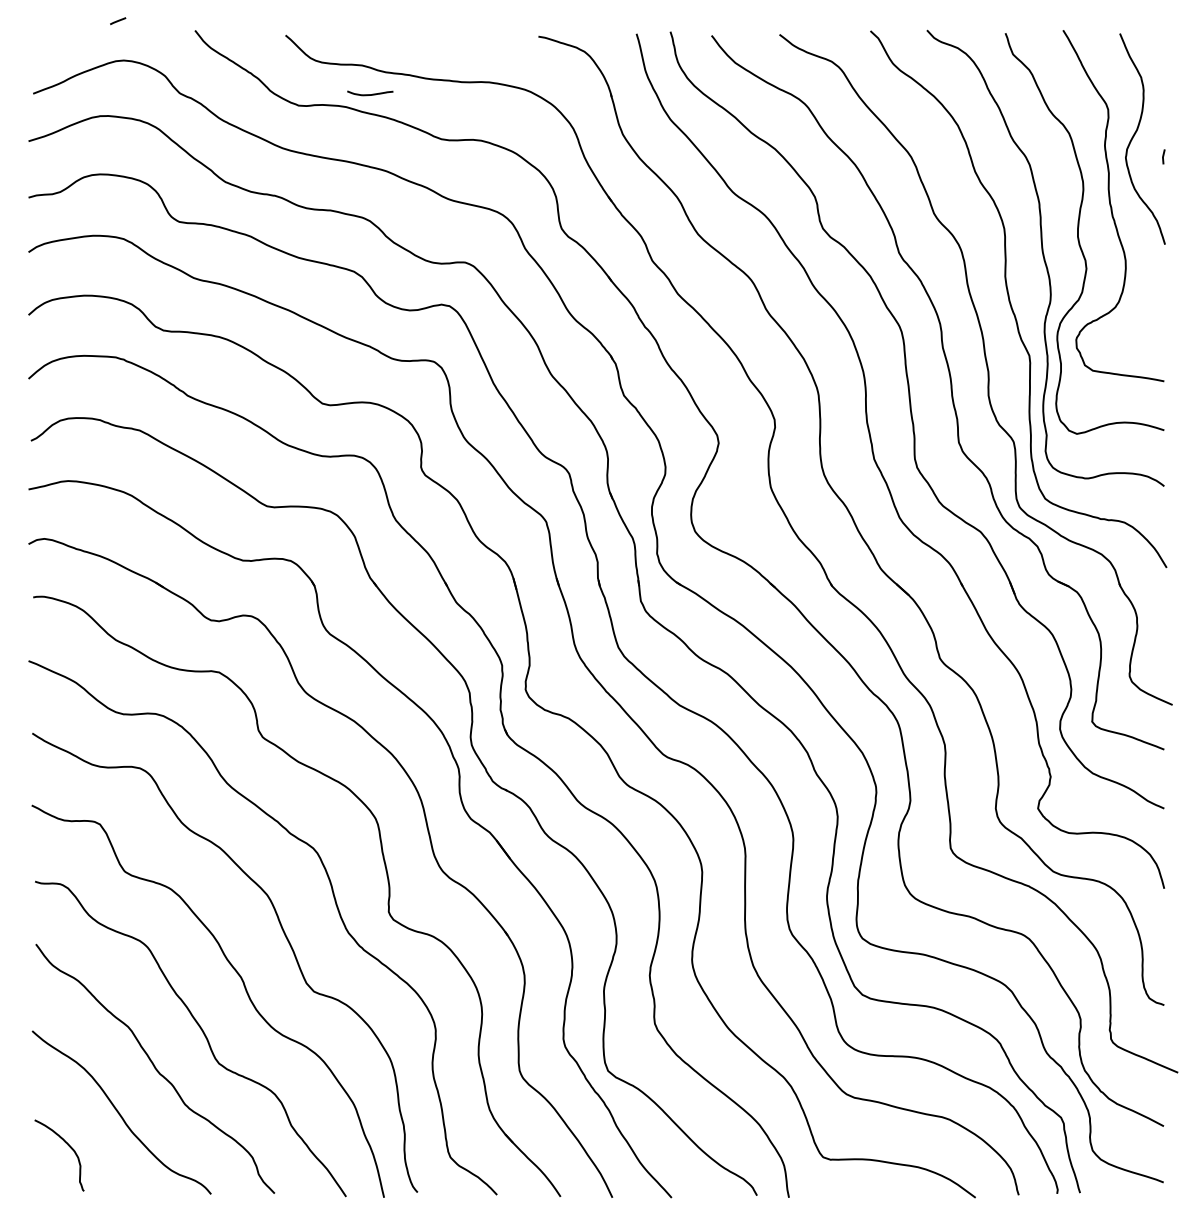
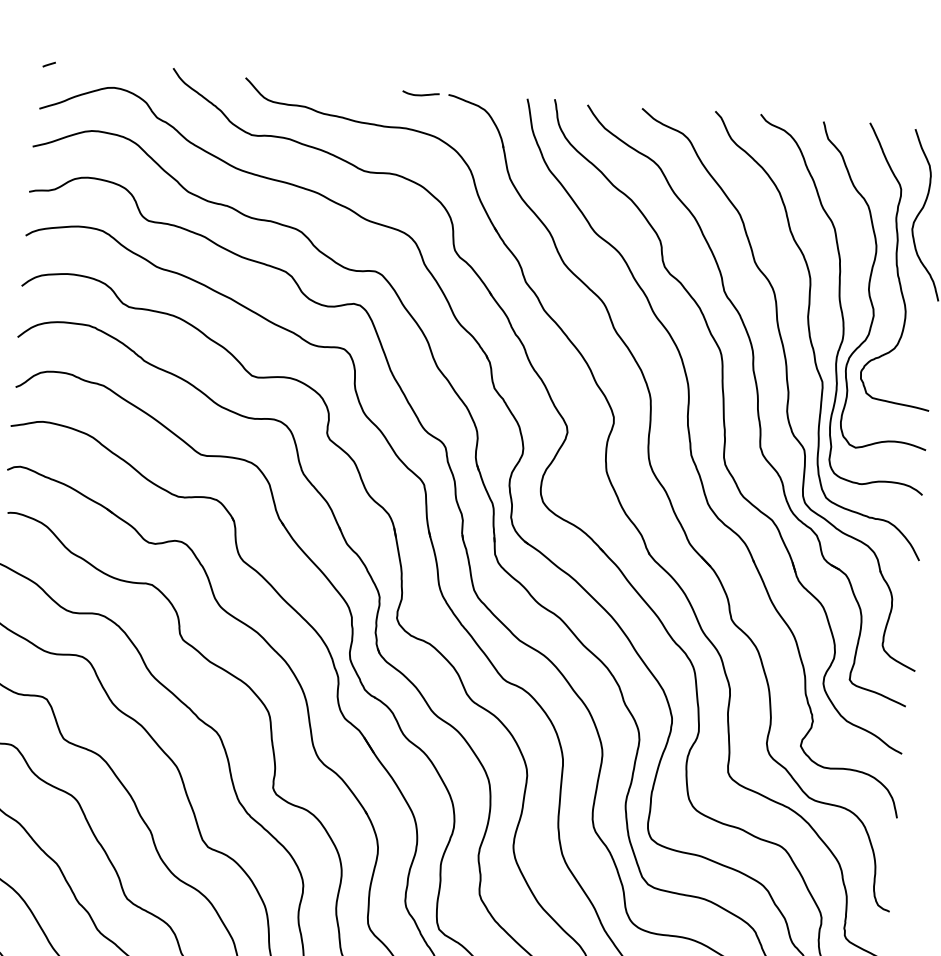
line: (118, 21) -> (49, 64), moved
curve: (370, 94) -> (421, 94), moved

